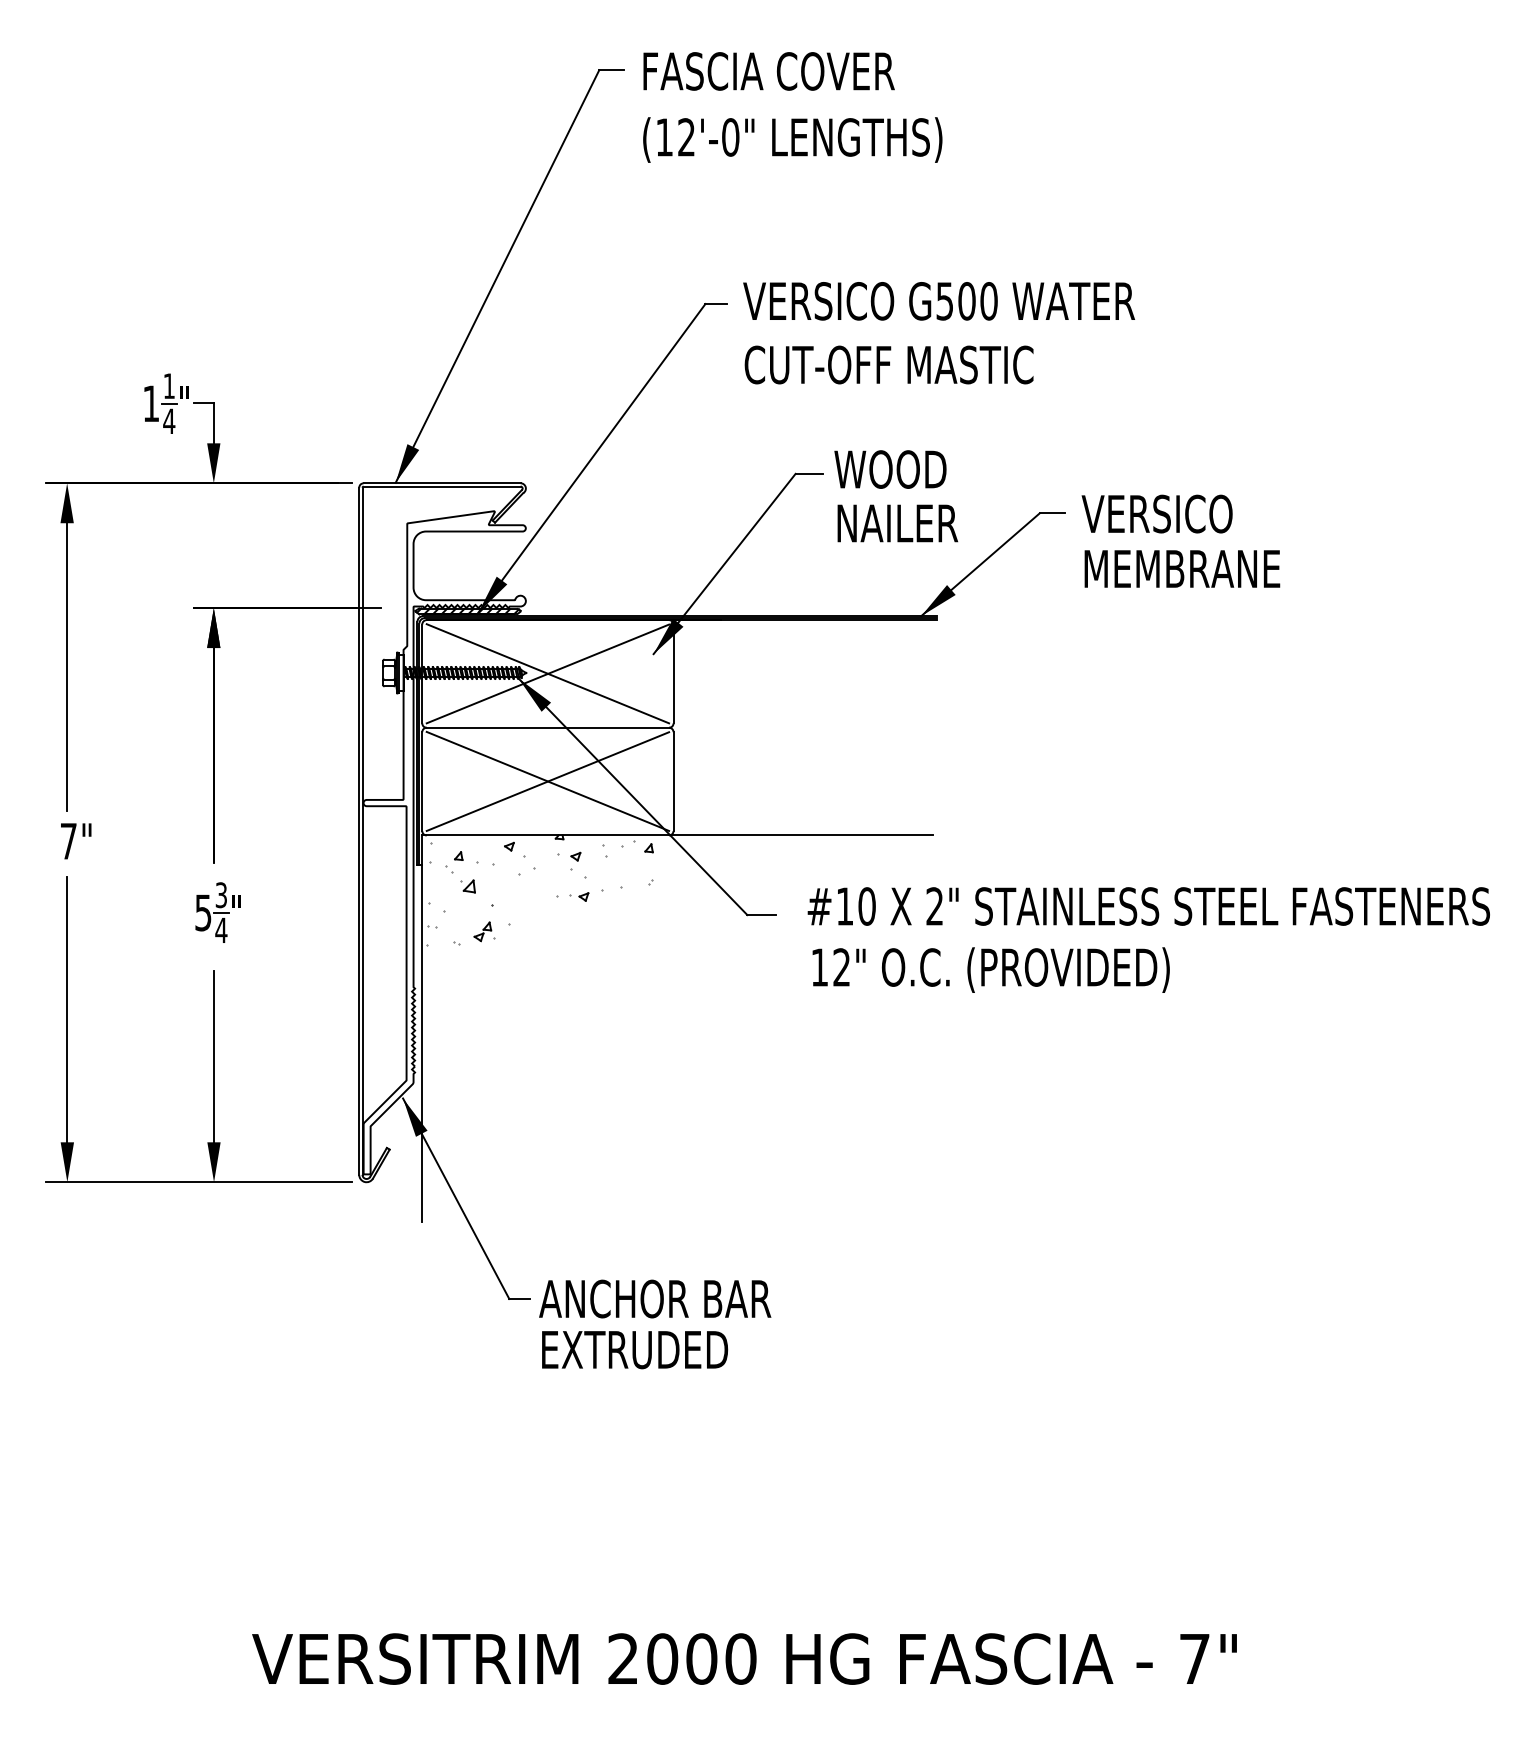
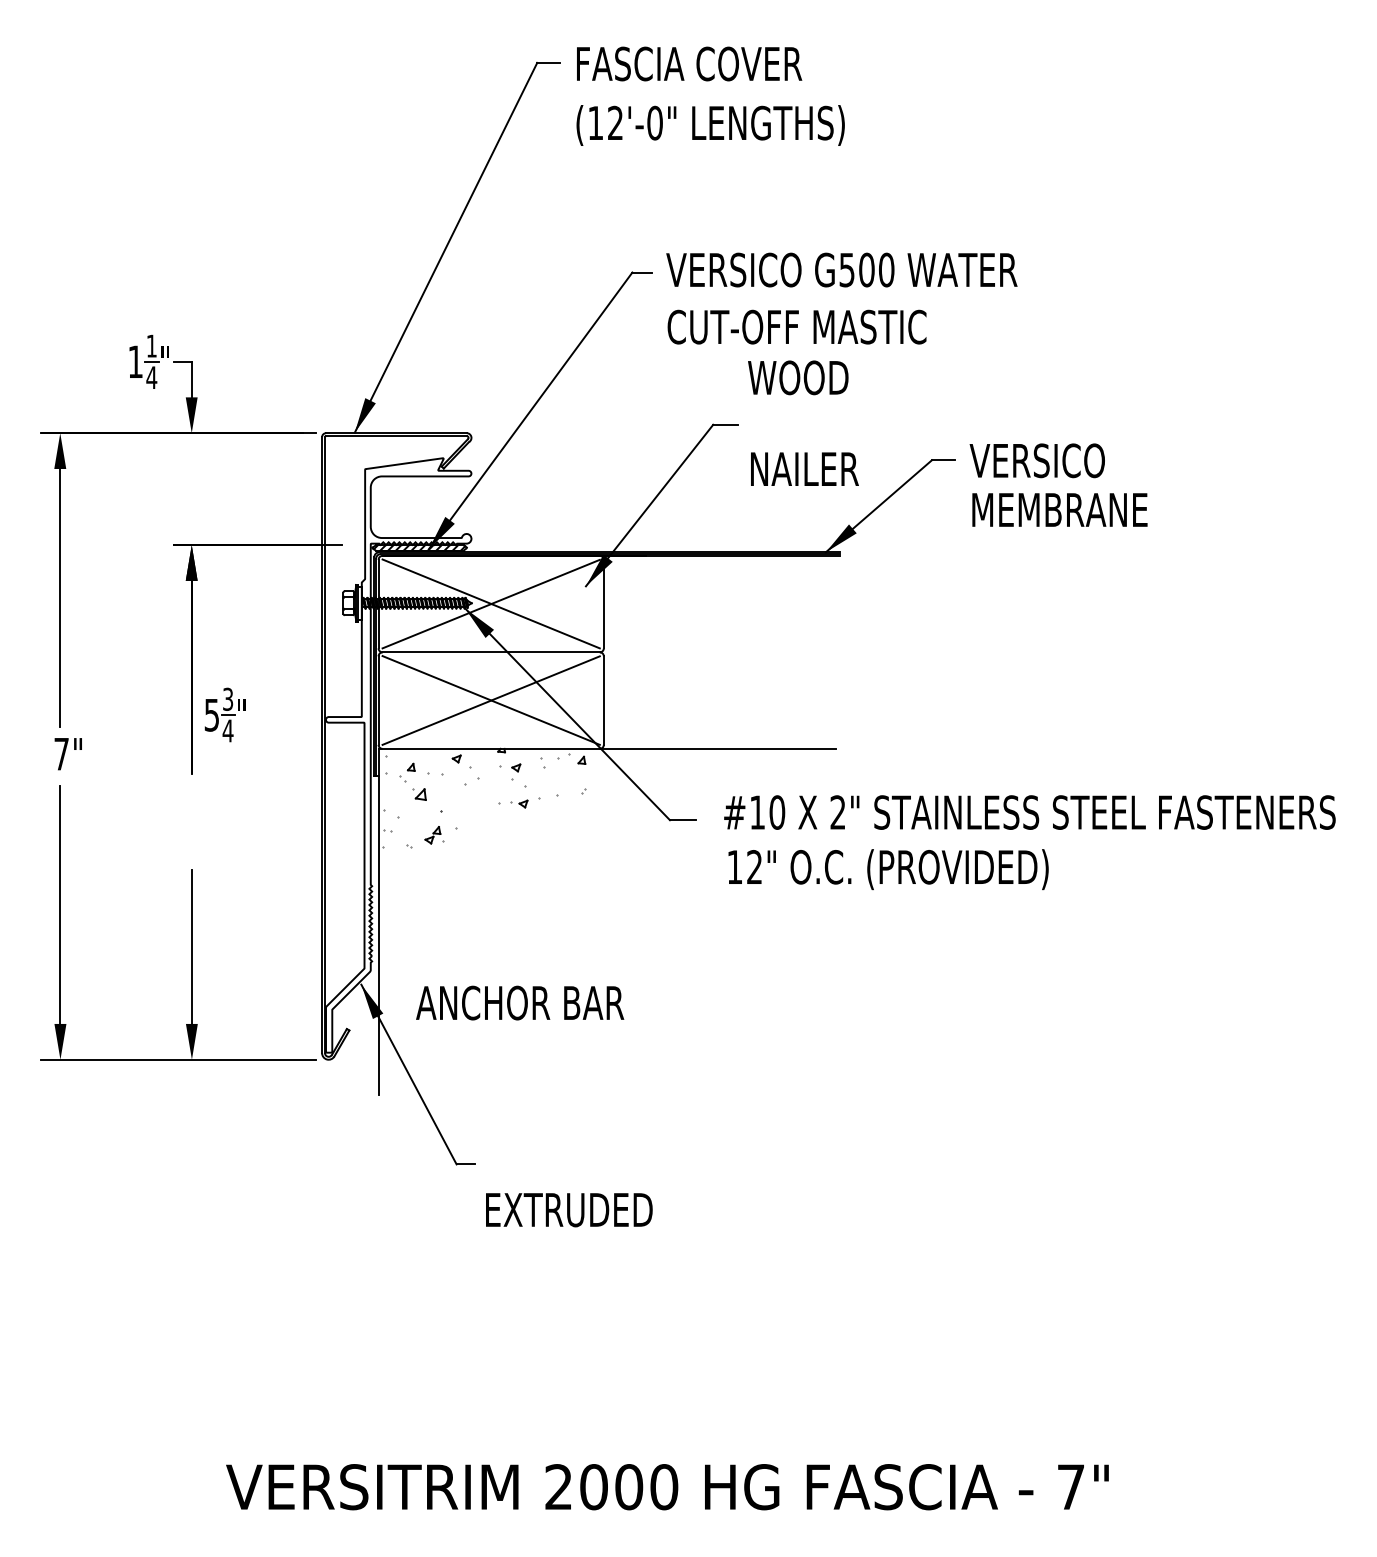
text: (890, 469) -> (798, 377), moved
part: (217, 912) -> (224, 714), moved
text: (655, 1298) -> (520, 1002), moved

